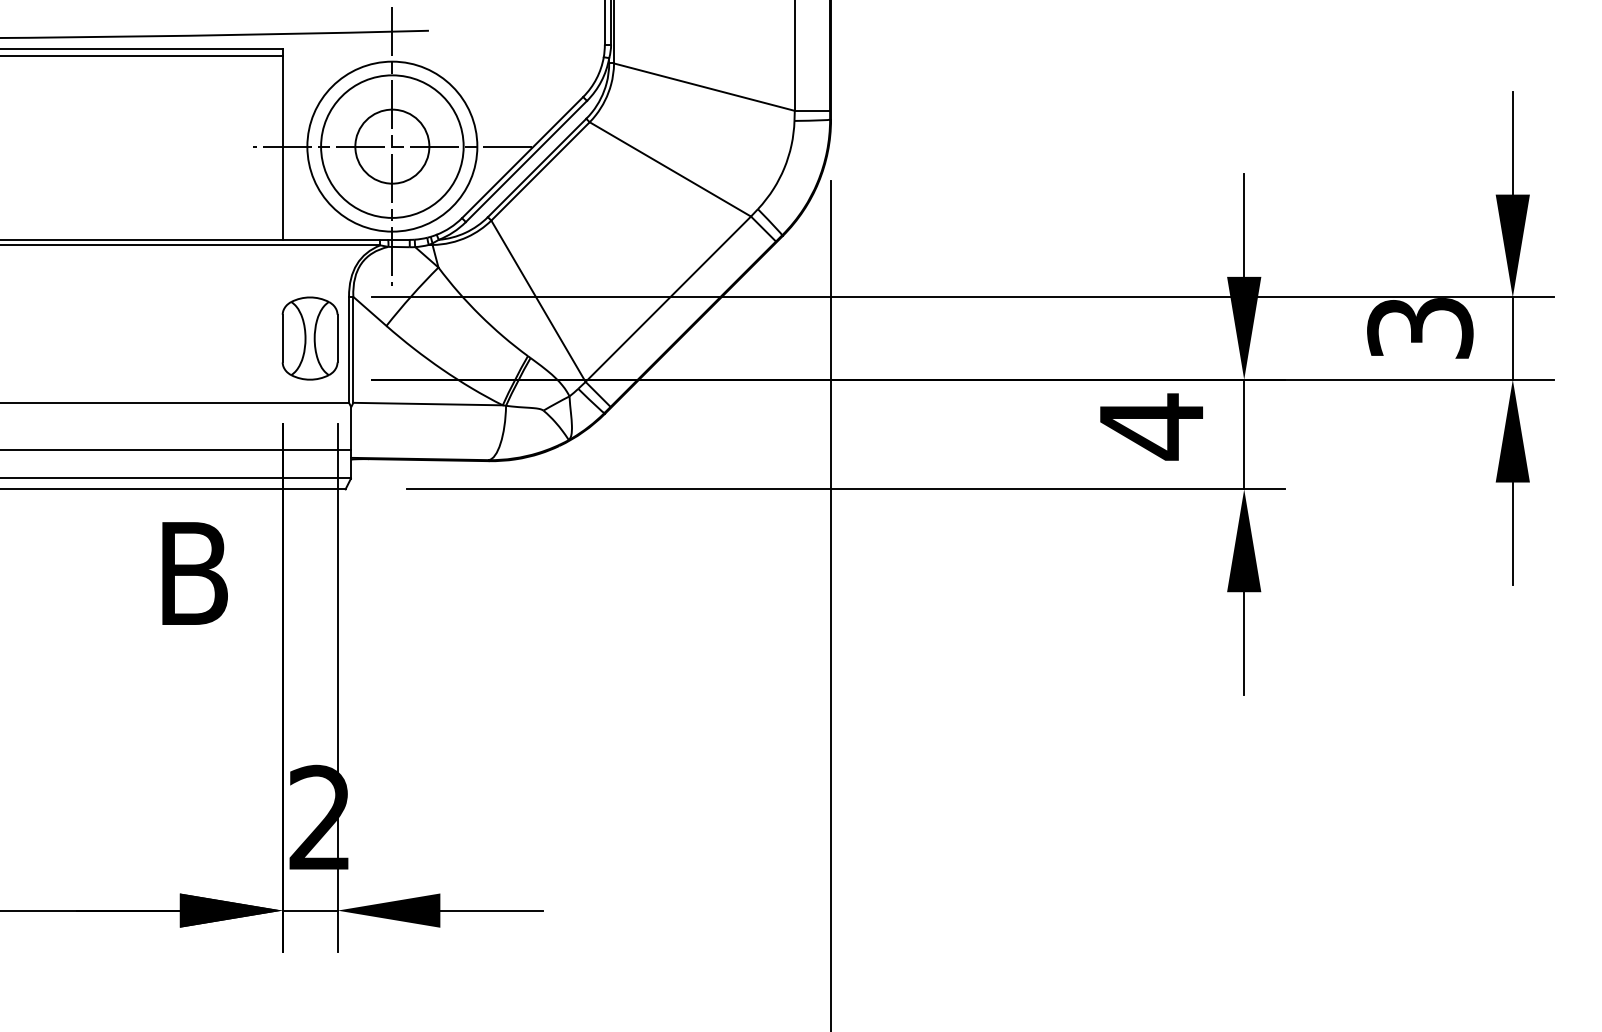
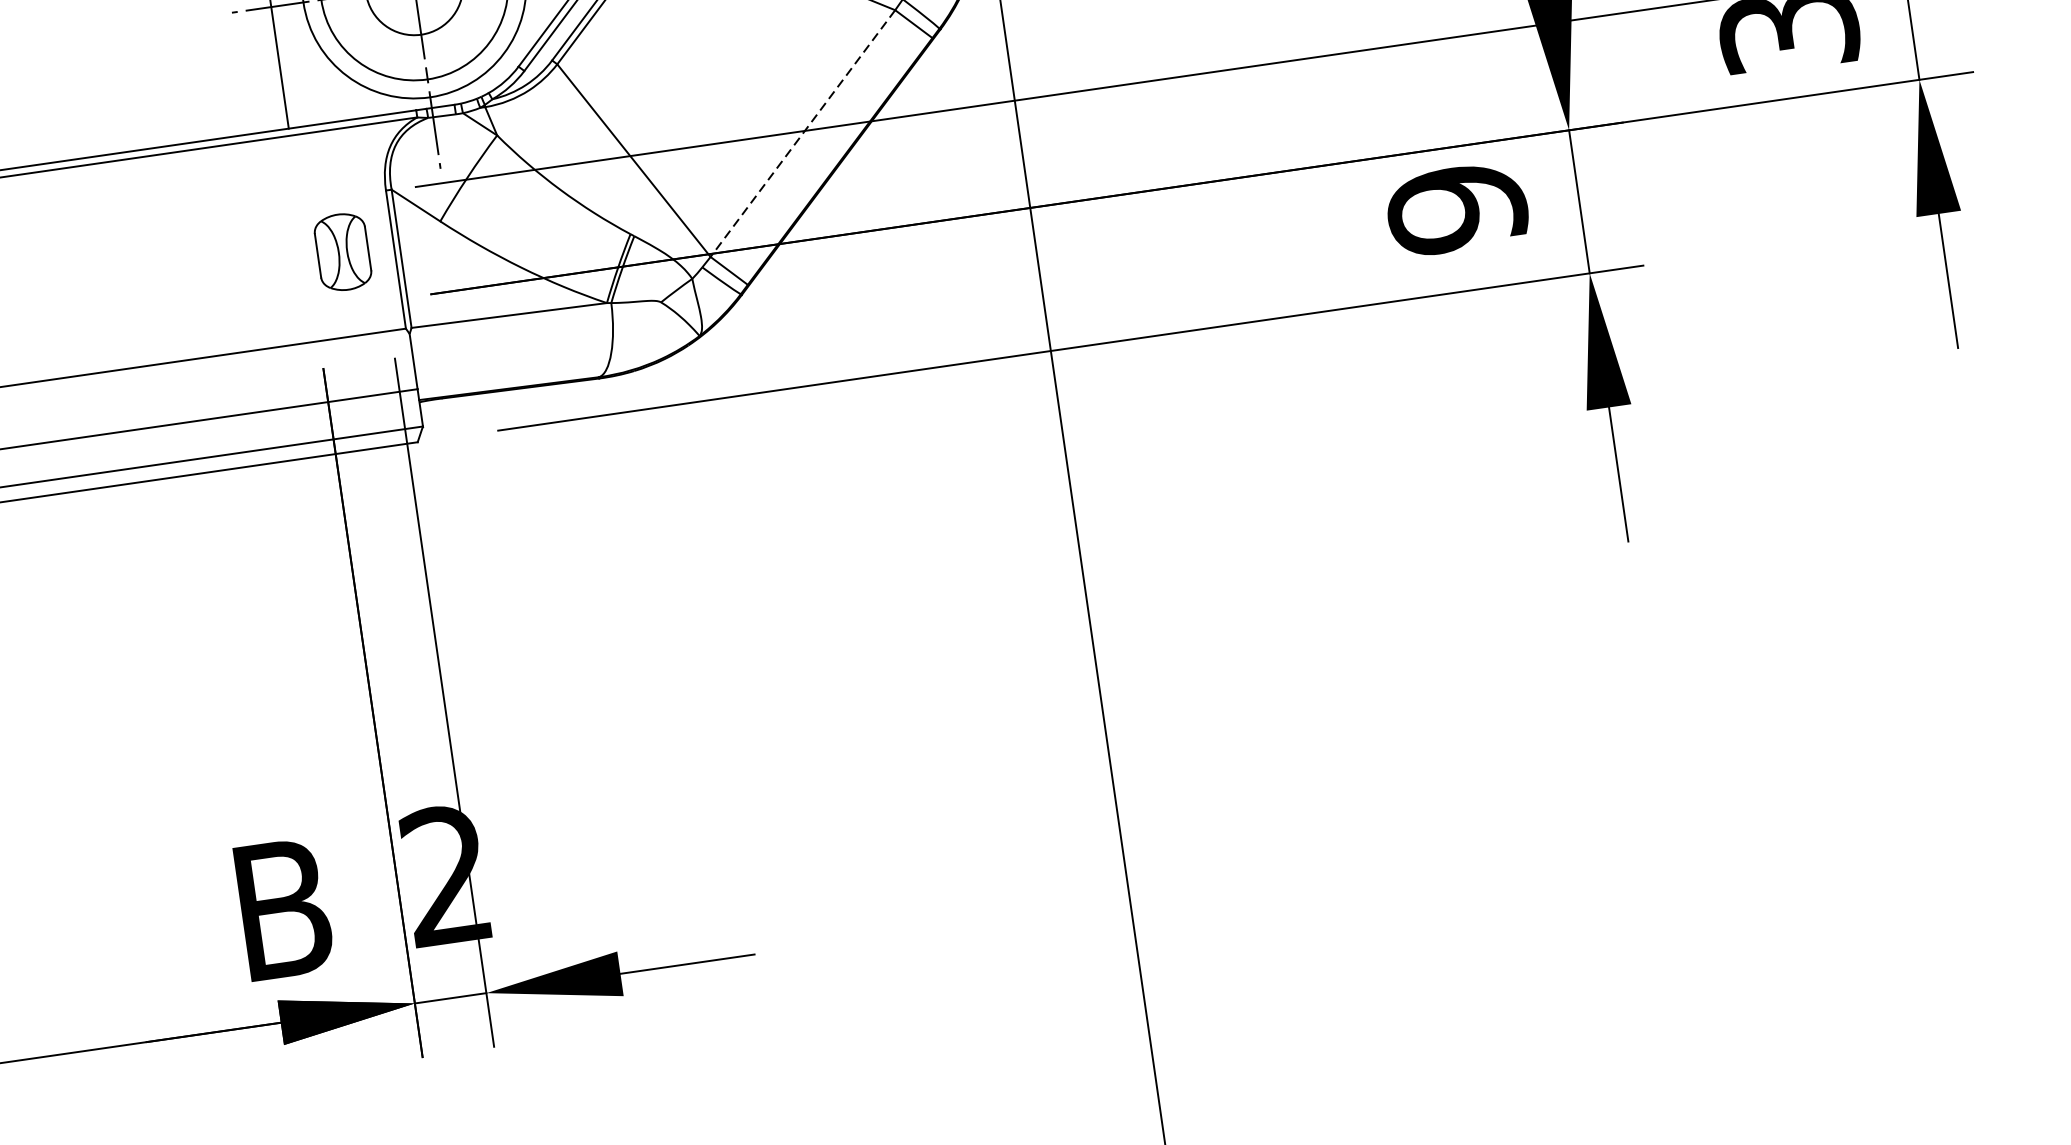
line: (668, 299) -> (803, 133), solid -> dashed
part: (309, 338) -> (342, 252), size x0.7
text: (1151, 426) -> (1456, 208), 4 -> 9
text: (194, 573) -> (283, 909), moved

